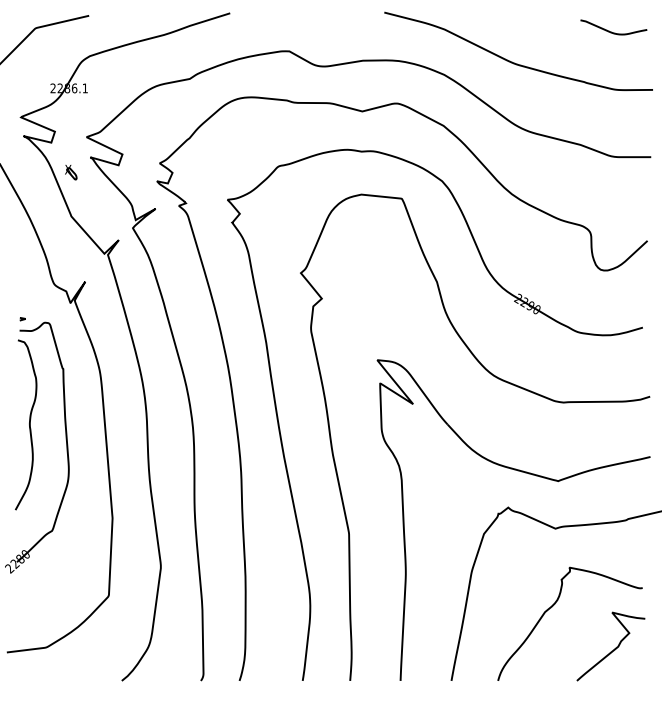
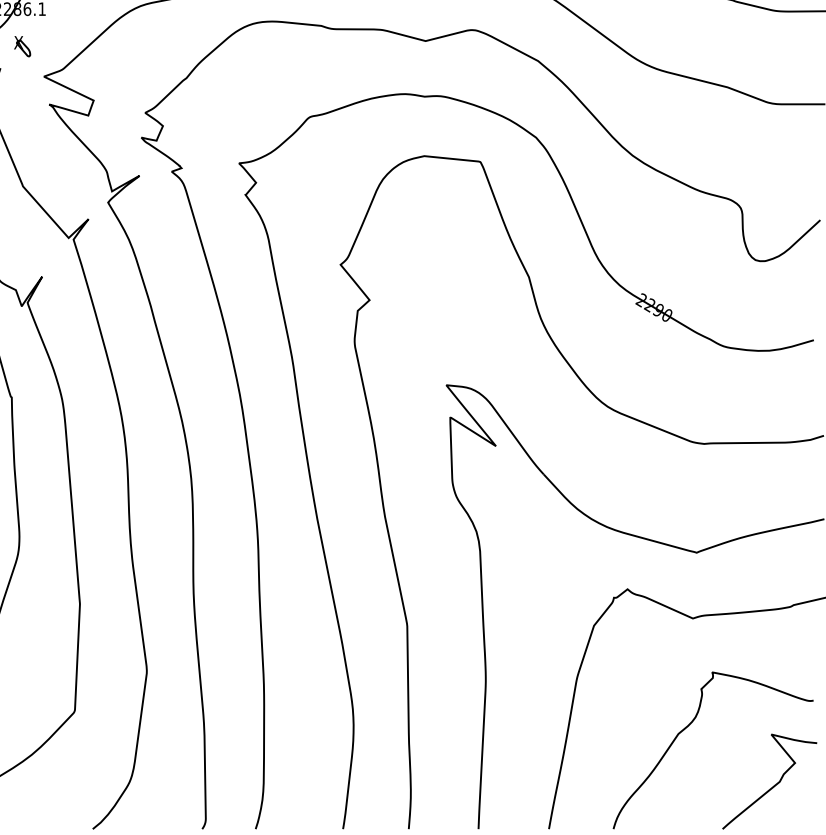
part: (71, 172) -> (23, 46), moved

